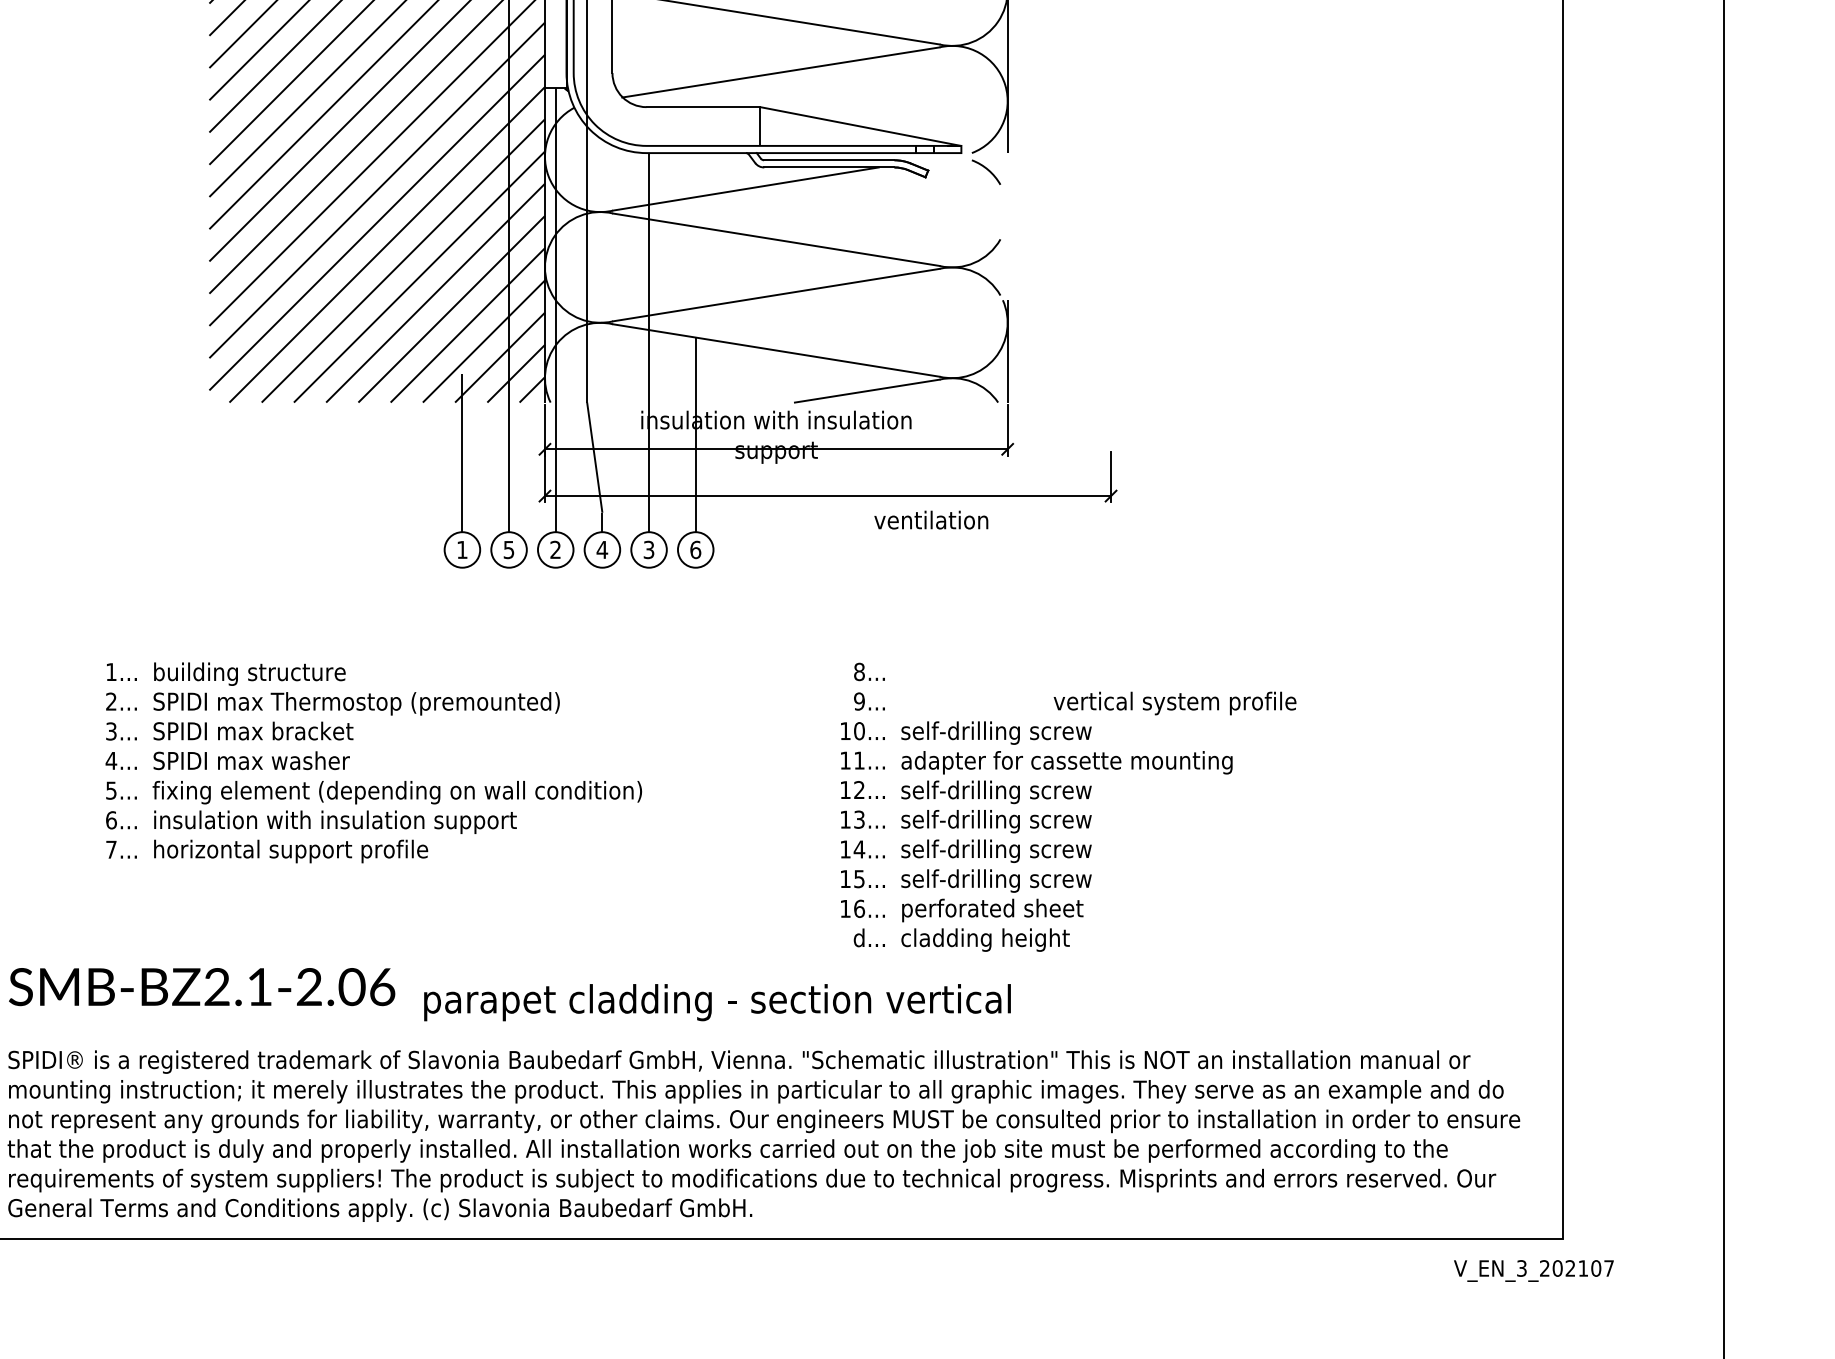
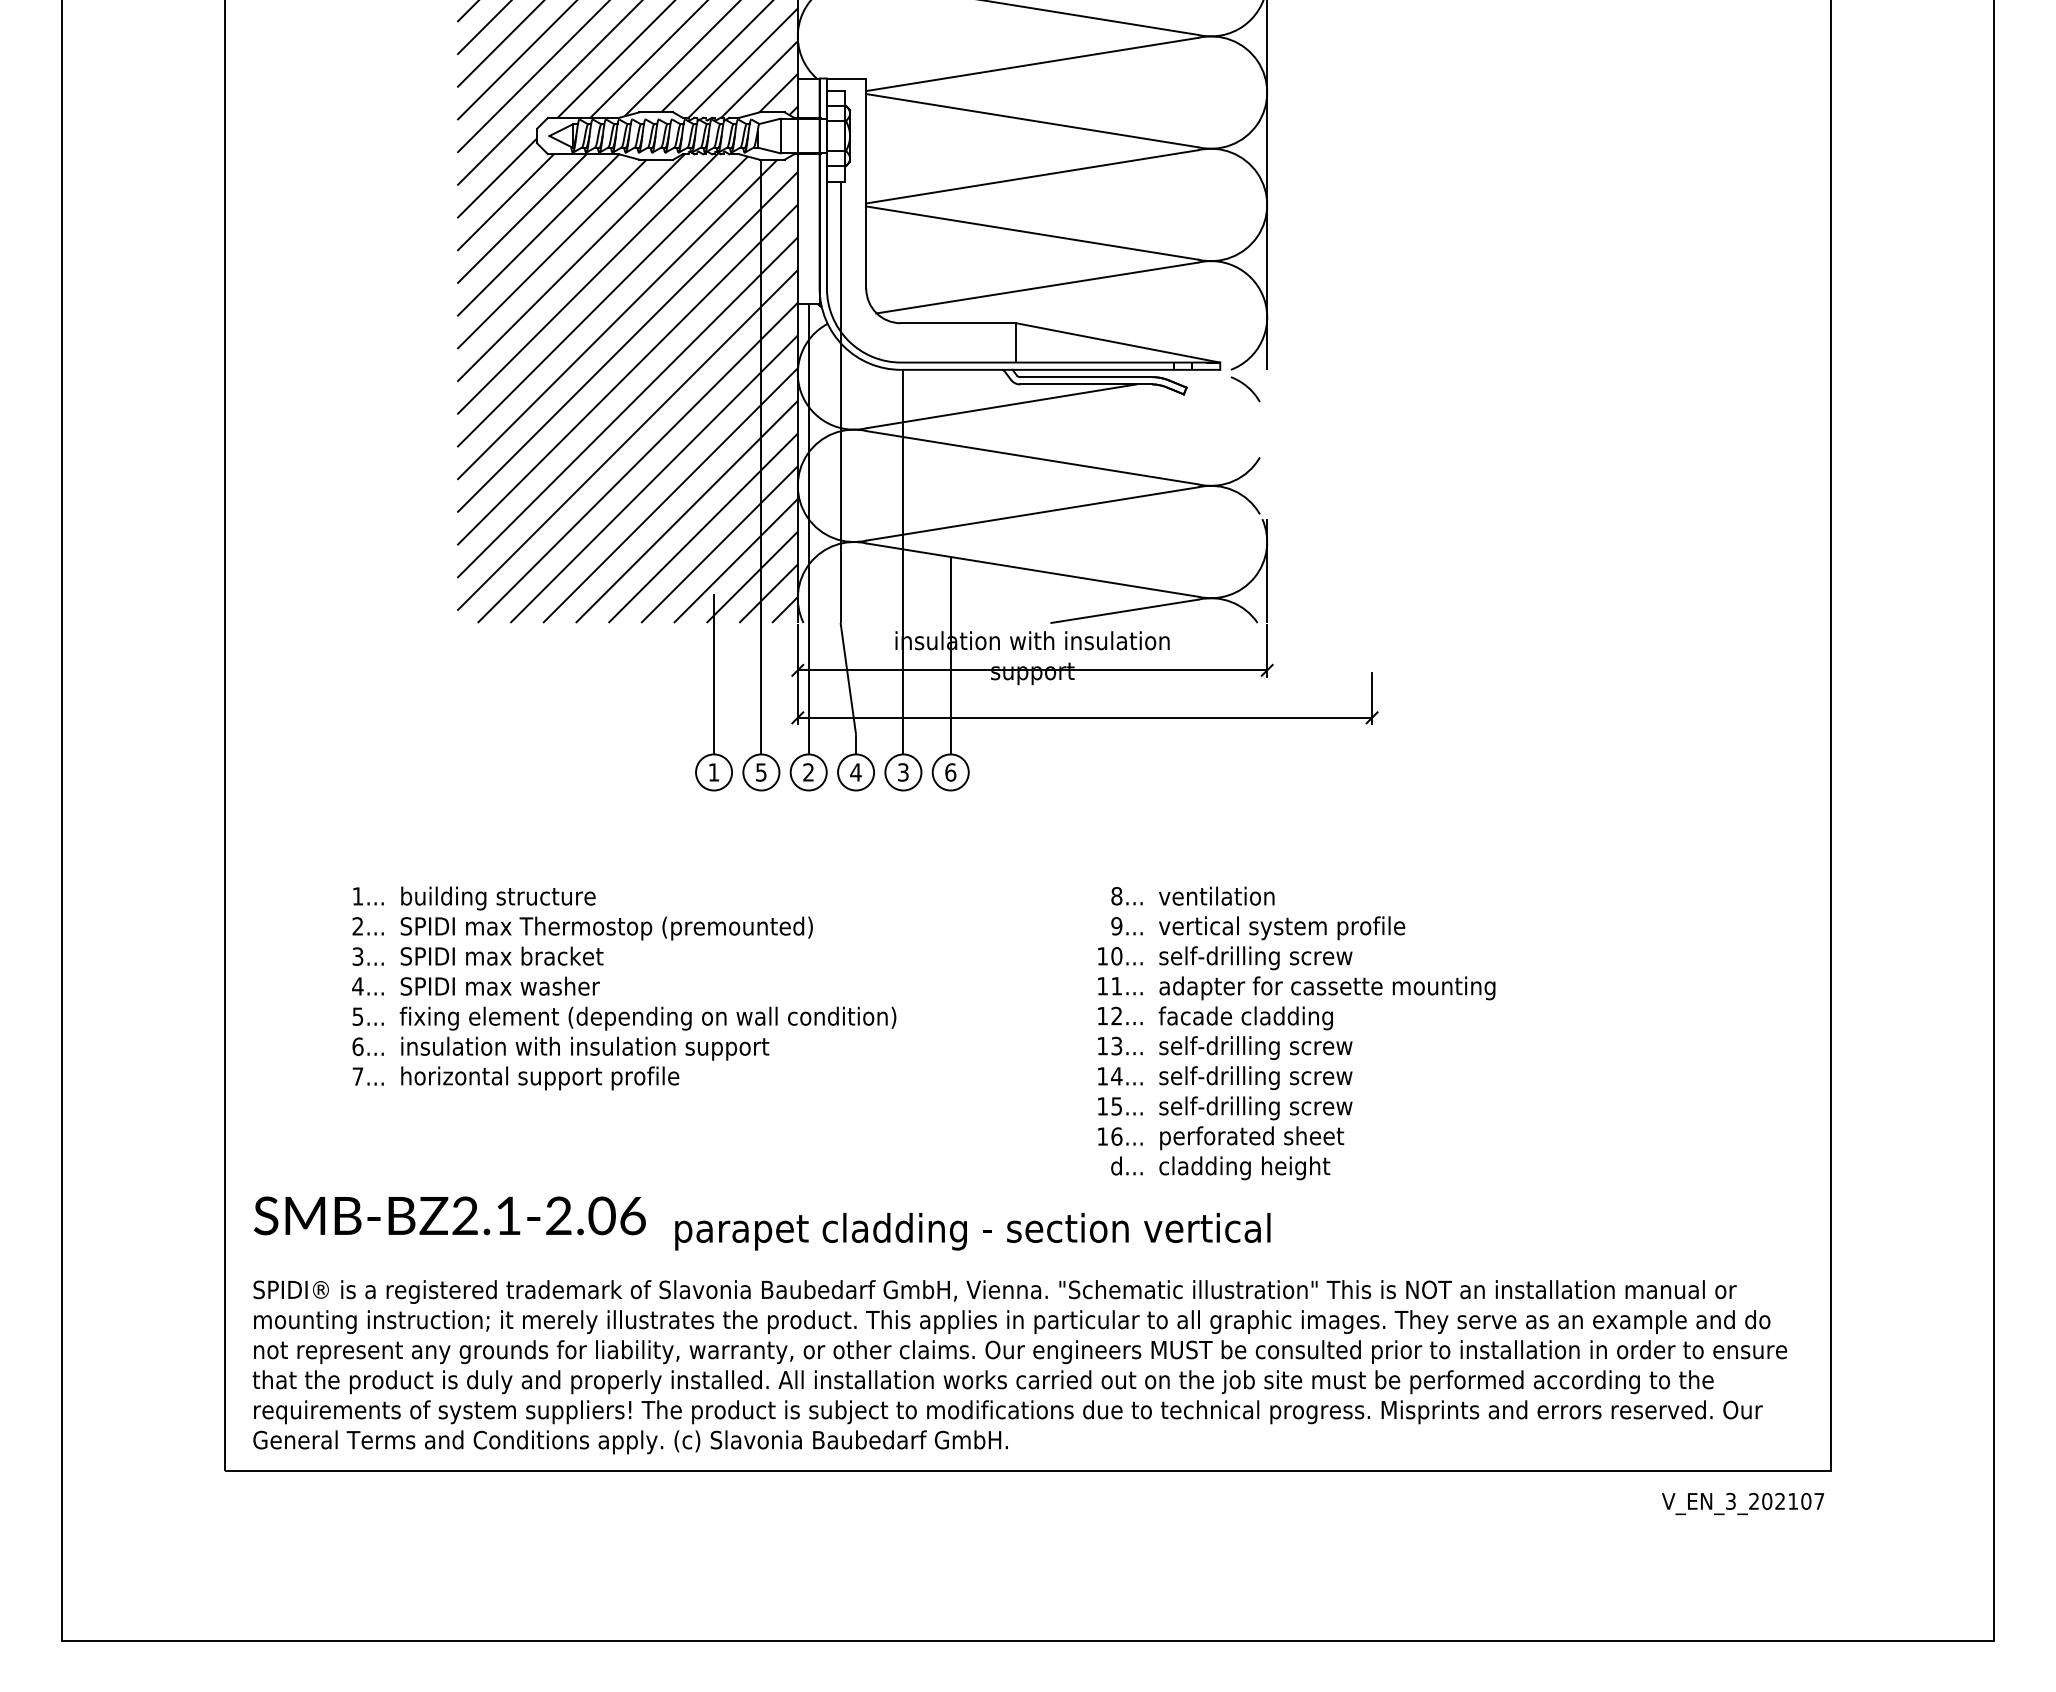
text: (931, 519) -> (1216, 895), moved
text: (1175, 703) -> (1282, 928), moved
text: (996, 792) -> (1255, 1018), self-drilling screw -> facade cladding
text: (1534, 1270) -> (1743, 1503), moved

